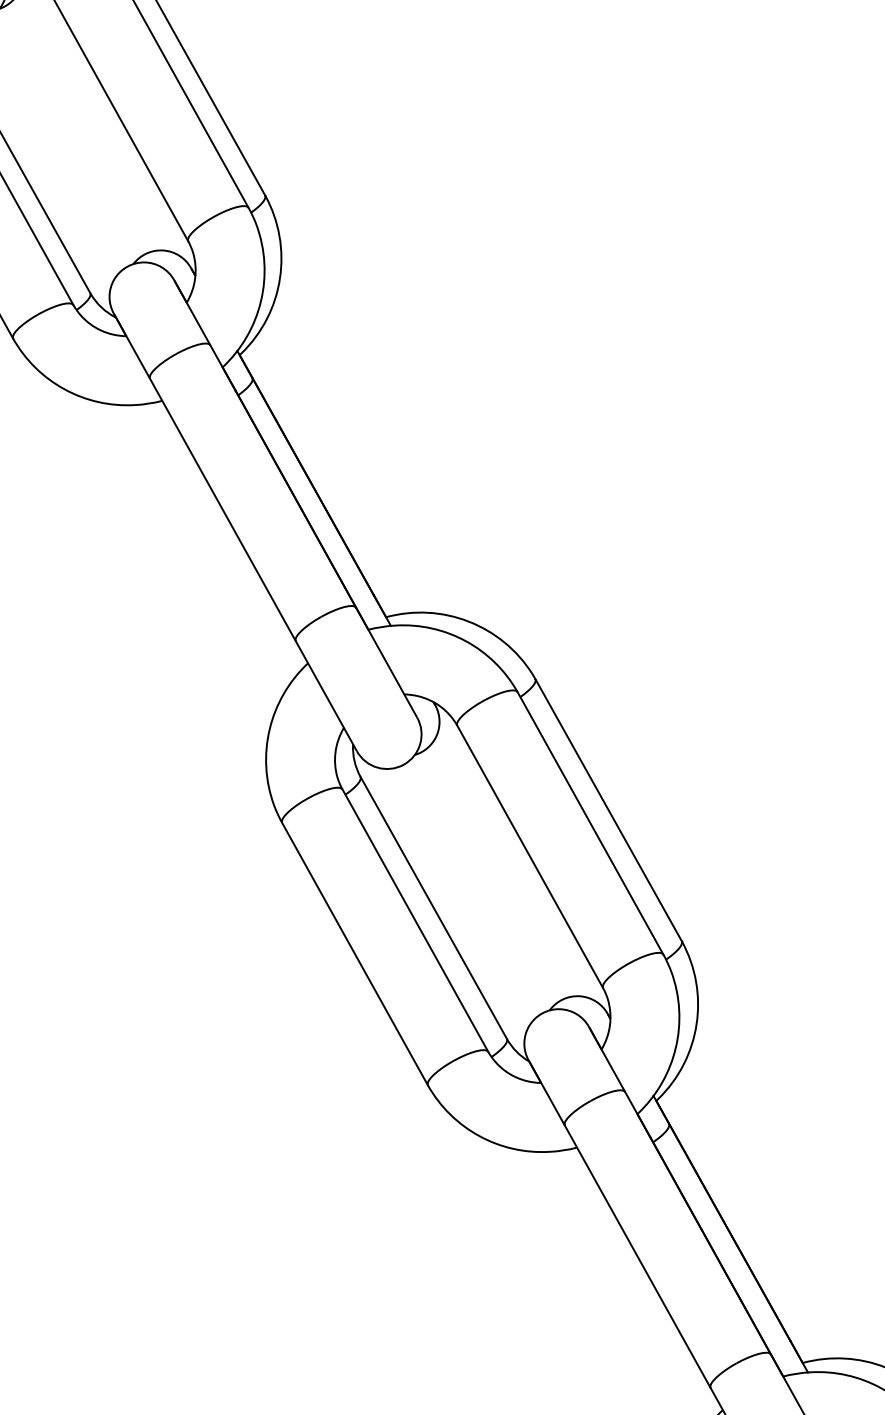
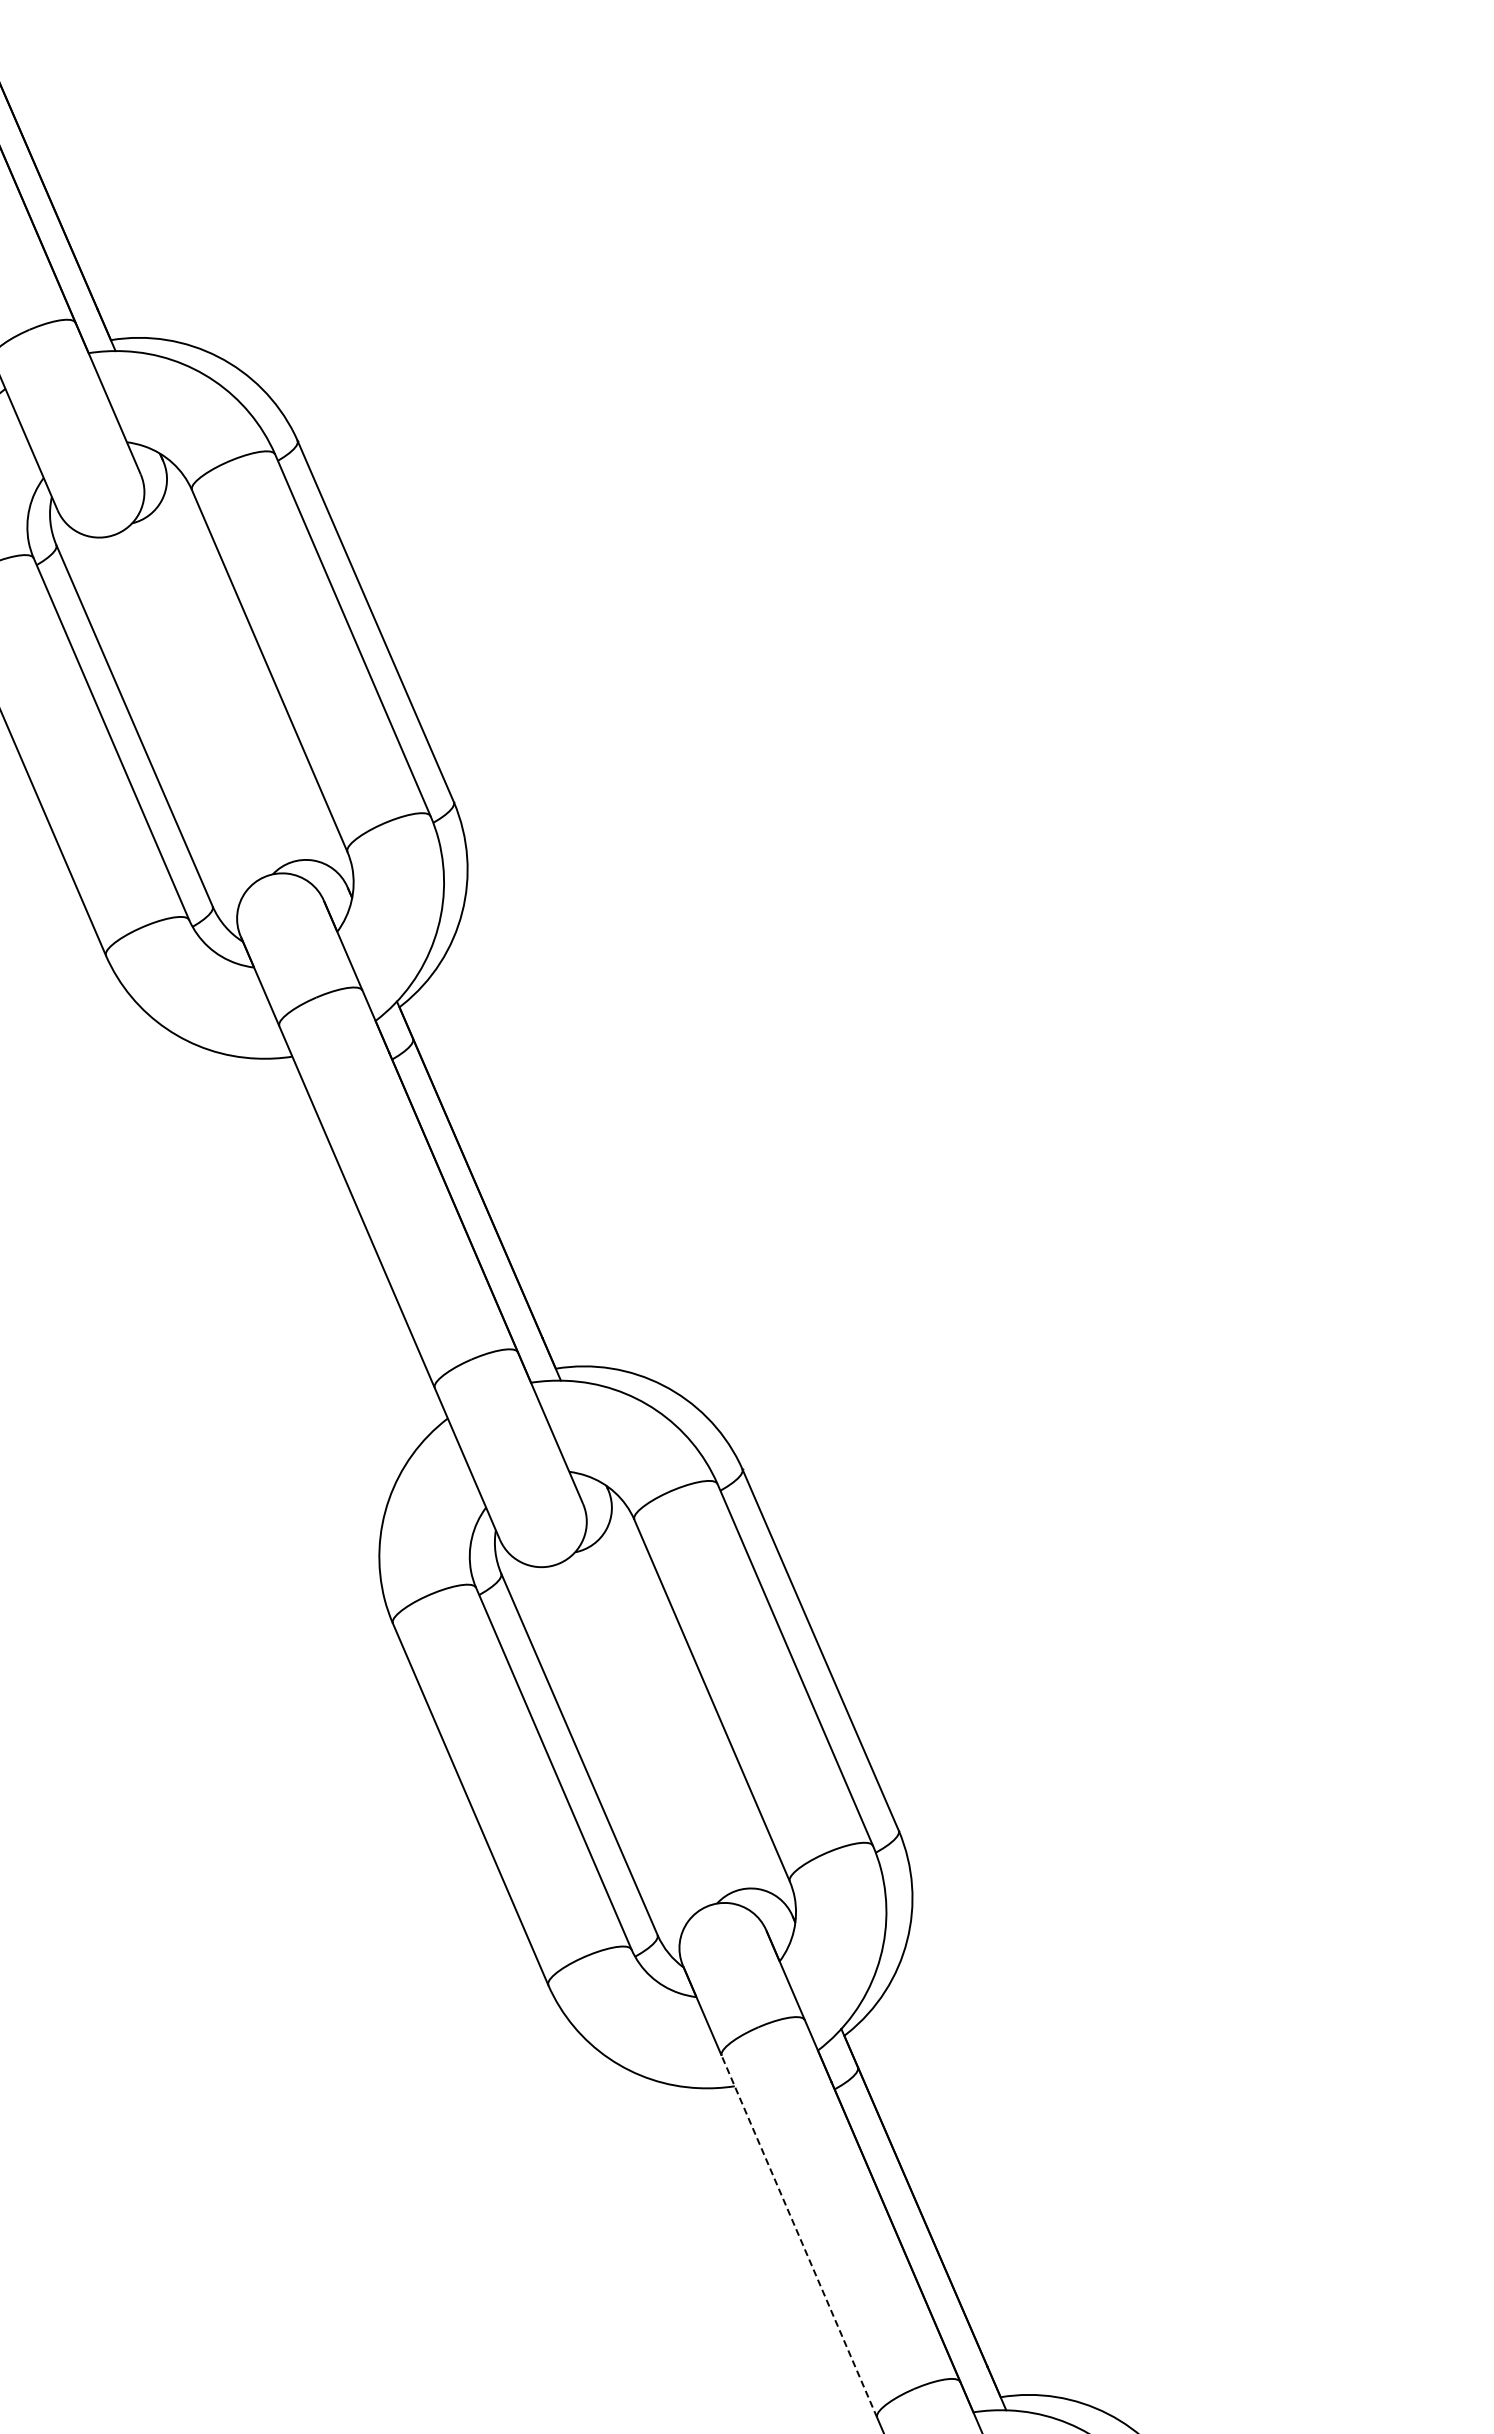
line: (637, 1256) -> (799, 2236), solid -> dashed

